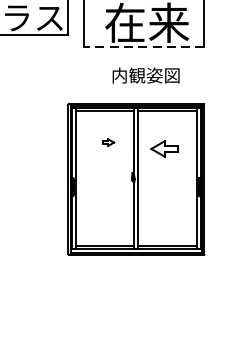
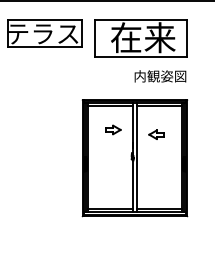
line: (143, 47) -> (140, 56), dashed -> solid
text: (146, 75) -> (160, 76), moved
part: (108, 141) -> (113, 129), size x1.67
part: (164, 148) -> (156, 134), size x0.71

